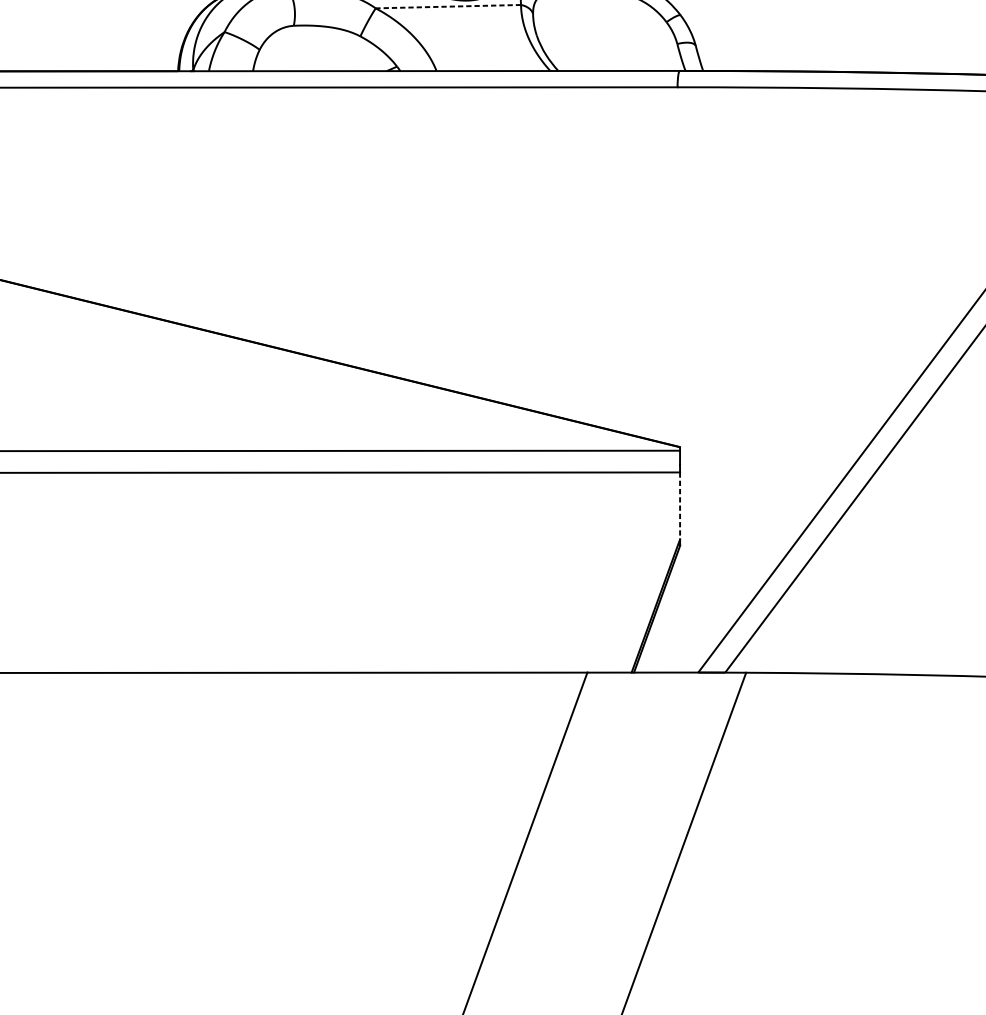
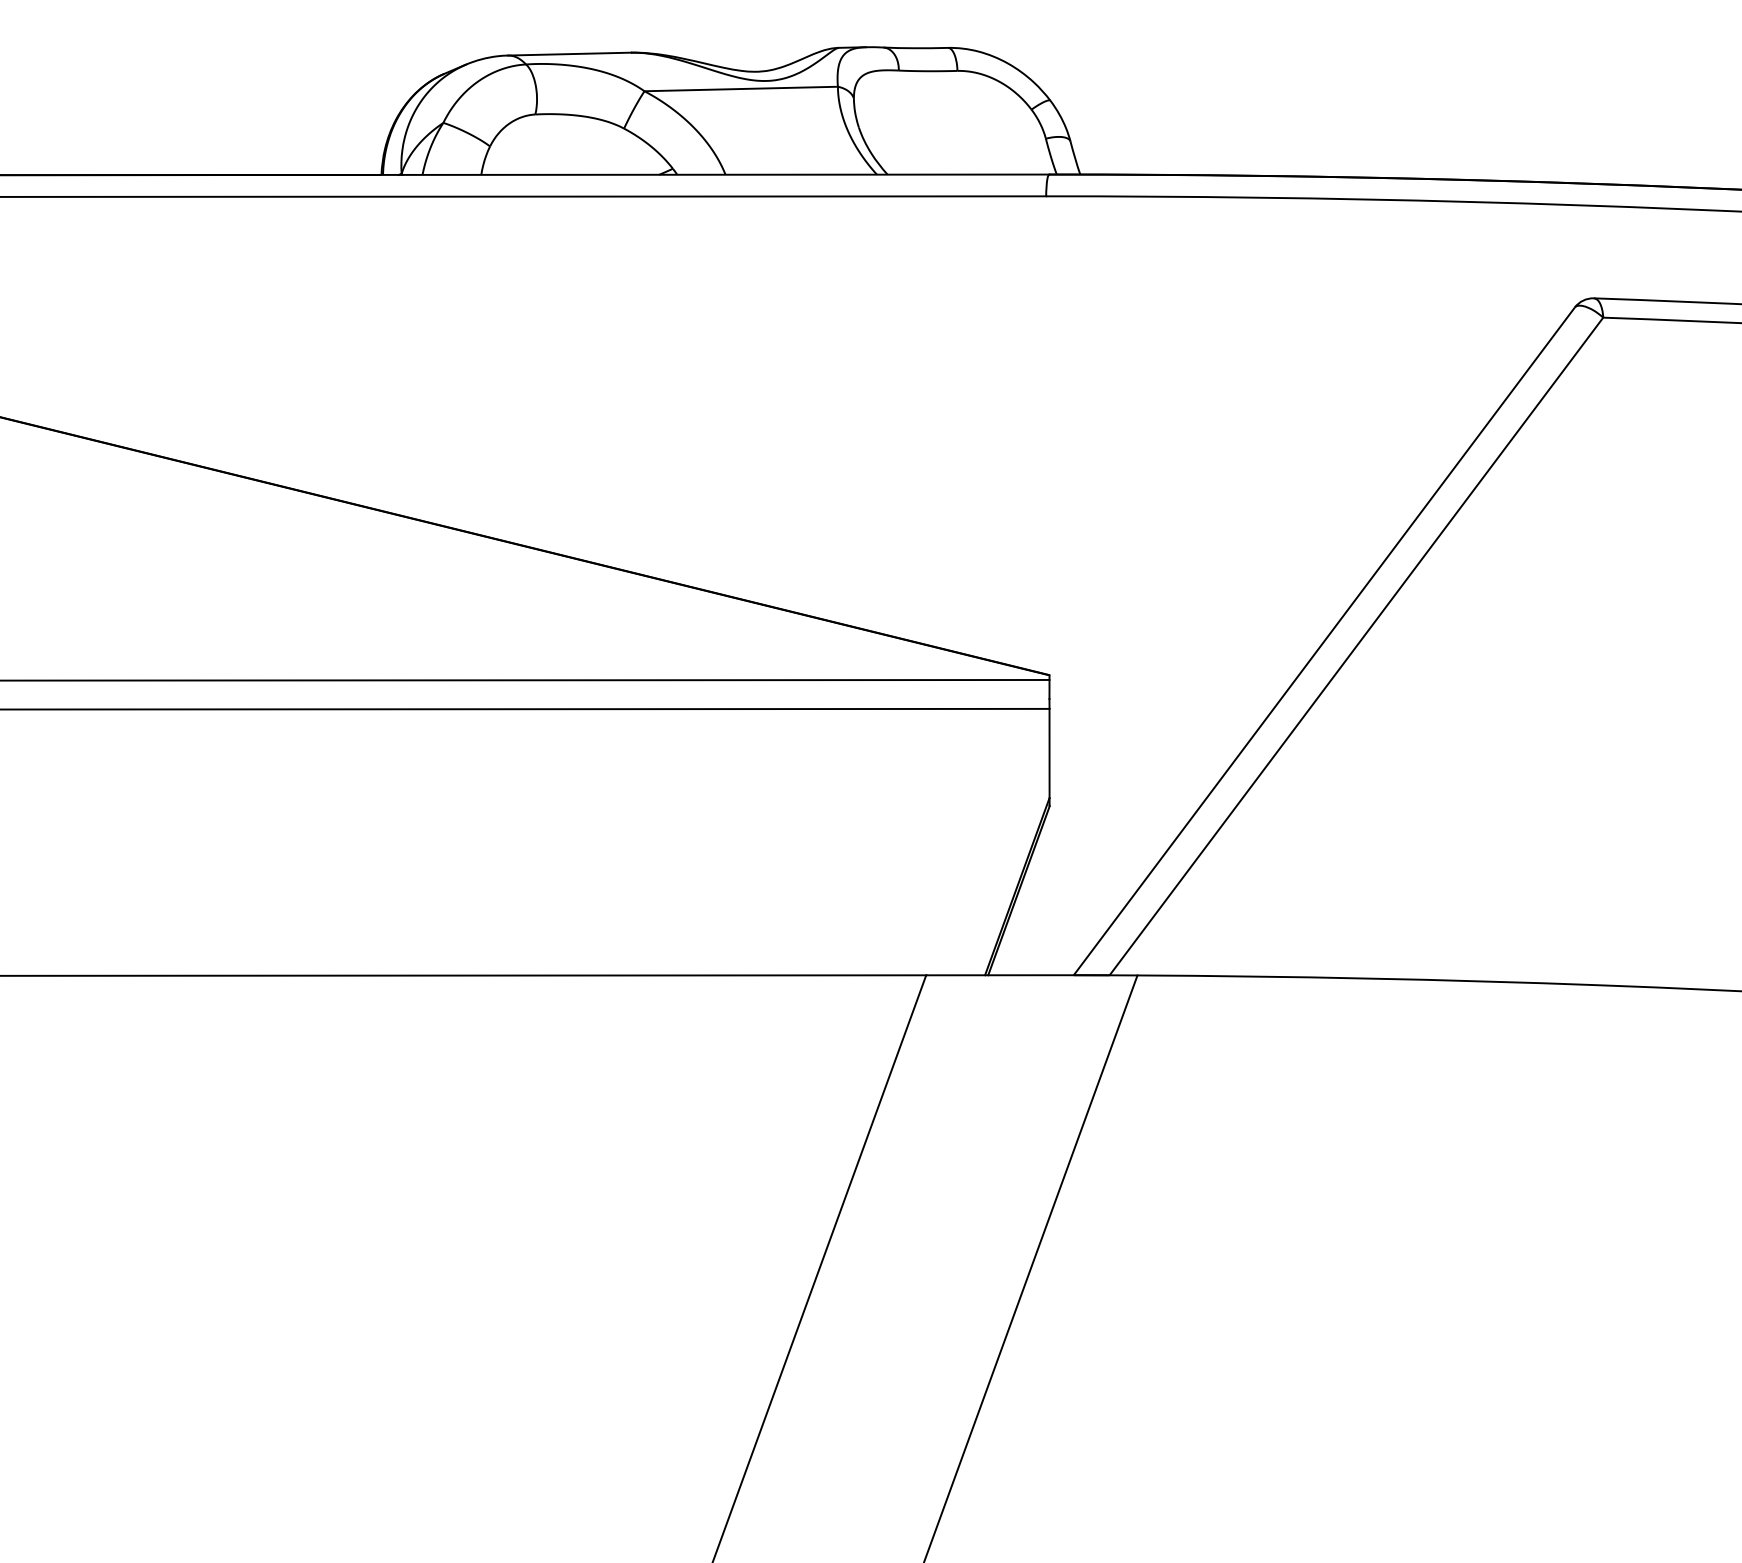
line: (448, 7) -> (741, 89), dashed -> solid
line: (680, 505) -> (1049, 753), dashed -> solid

